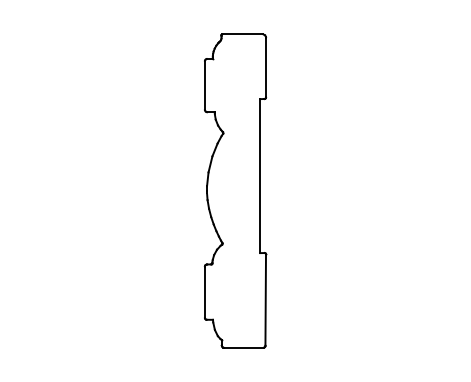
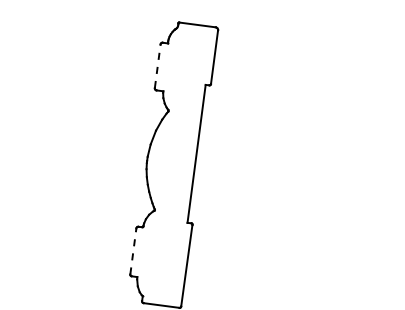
line: (204, 85) -> (157, 66), solid -> dashed
line: (204, 292) -> (132, 251), solid -> dashed

